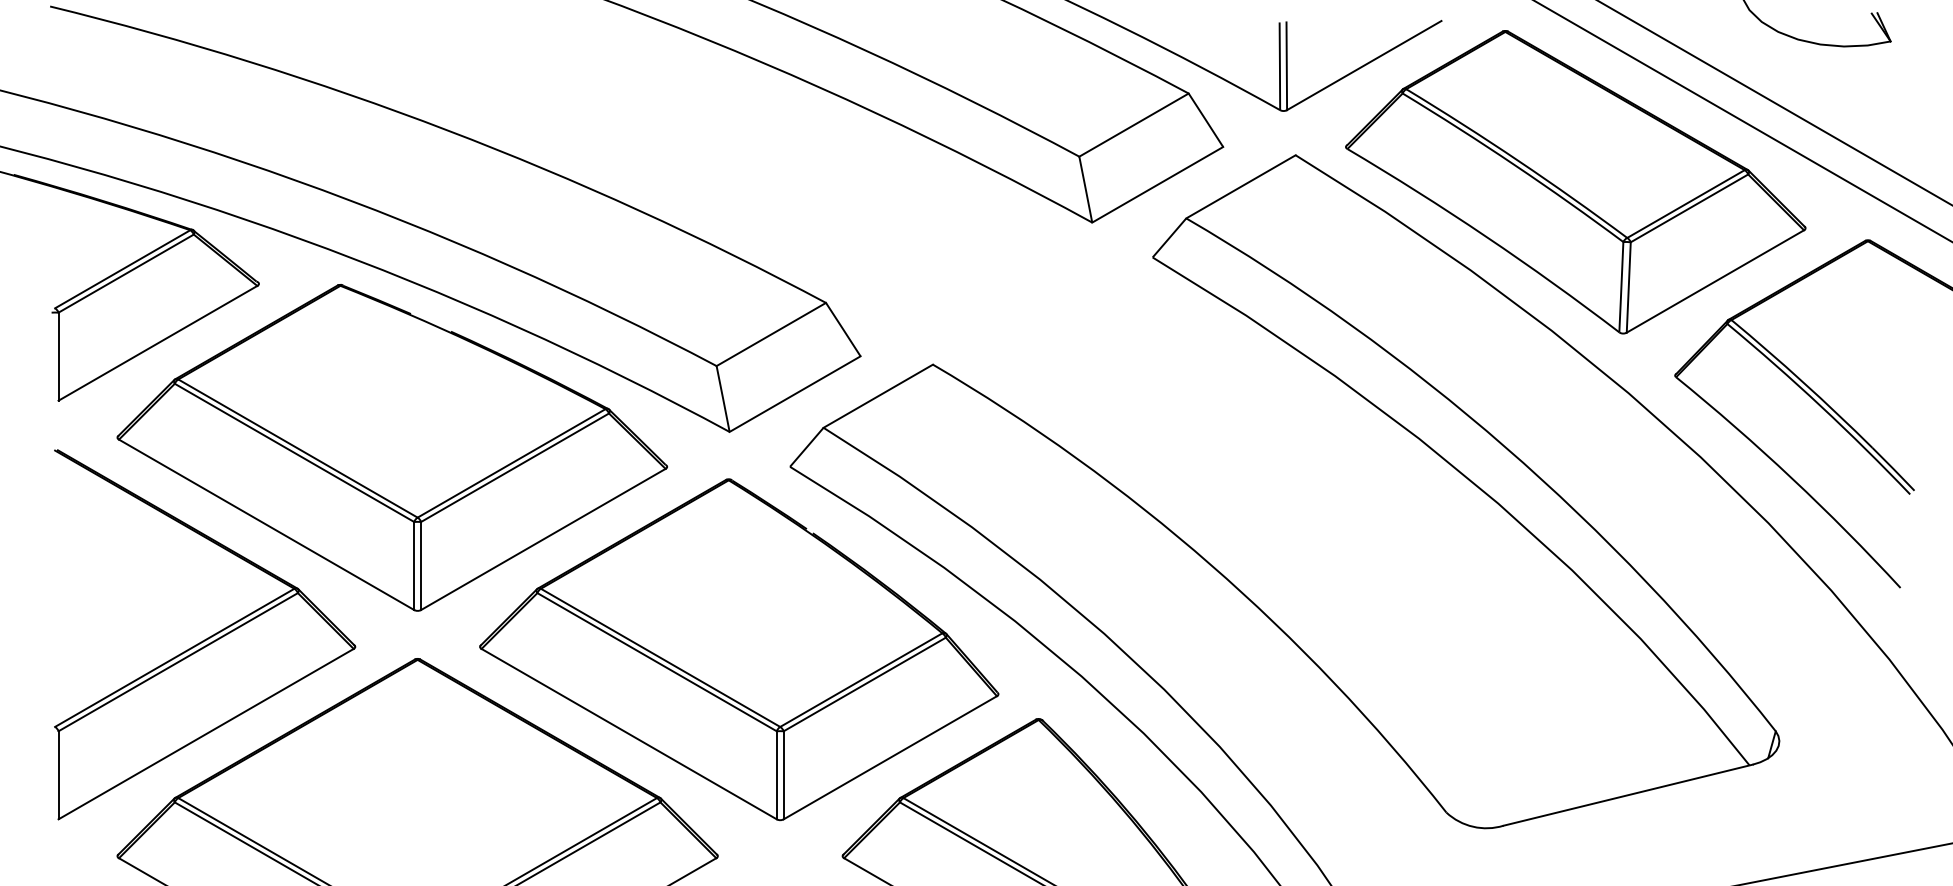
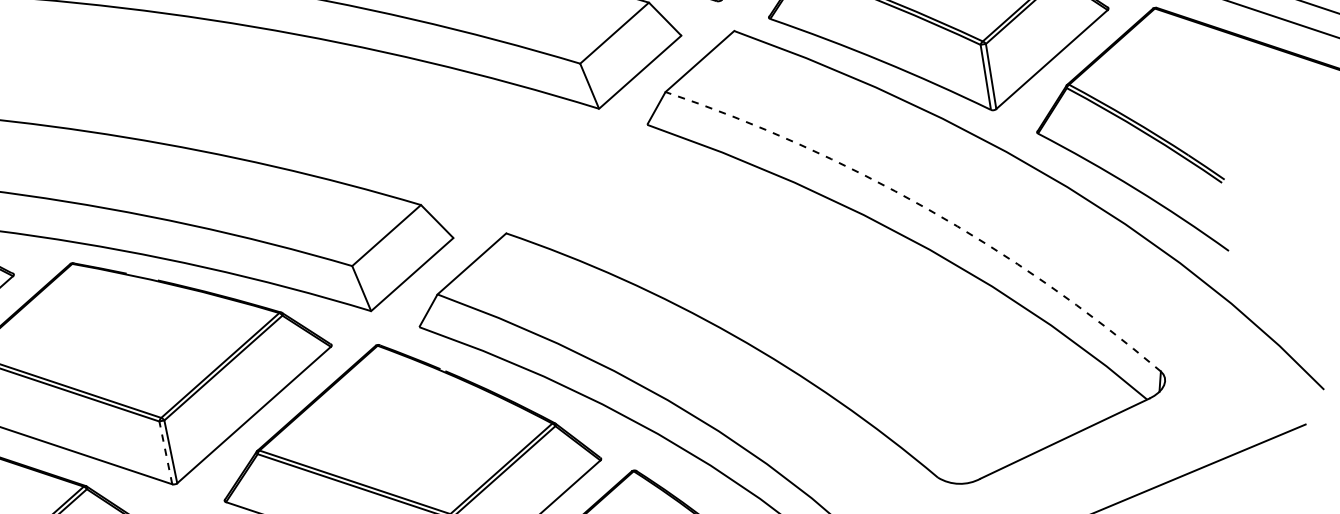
arc: (1505, 447) -> (926, 208), solid -> dashed
line: (414, 565) -> (166, 452), solid -> dashed

